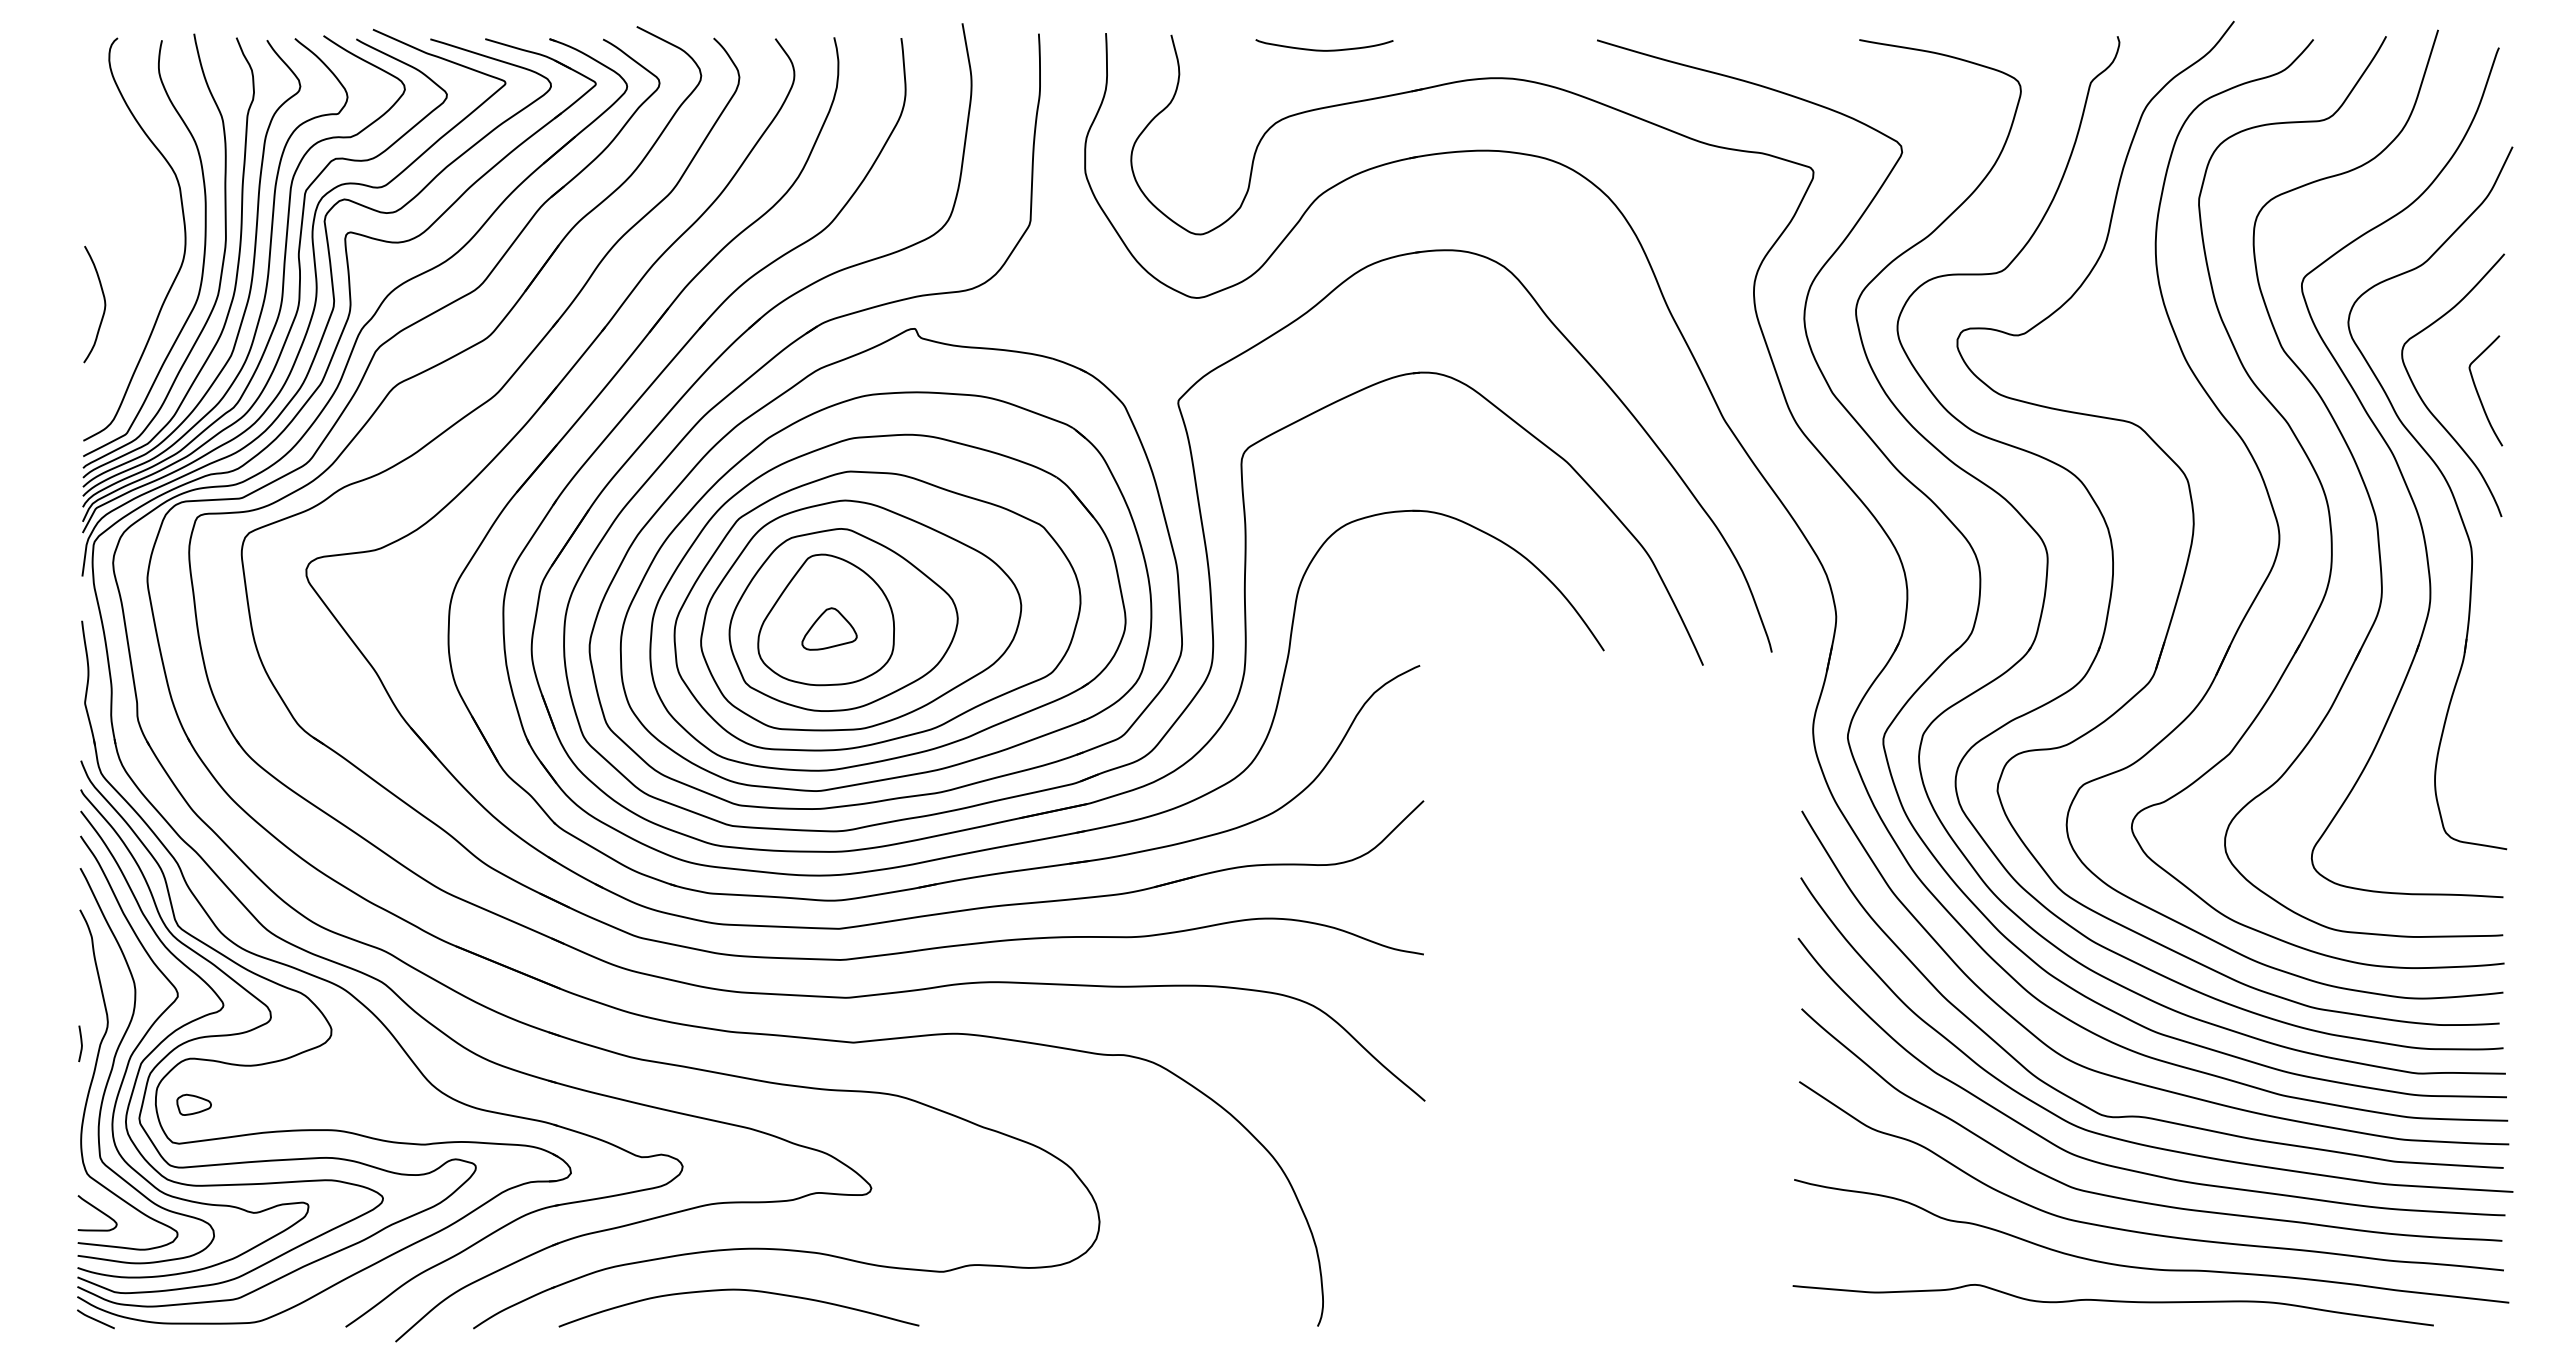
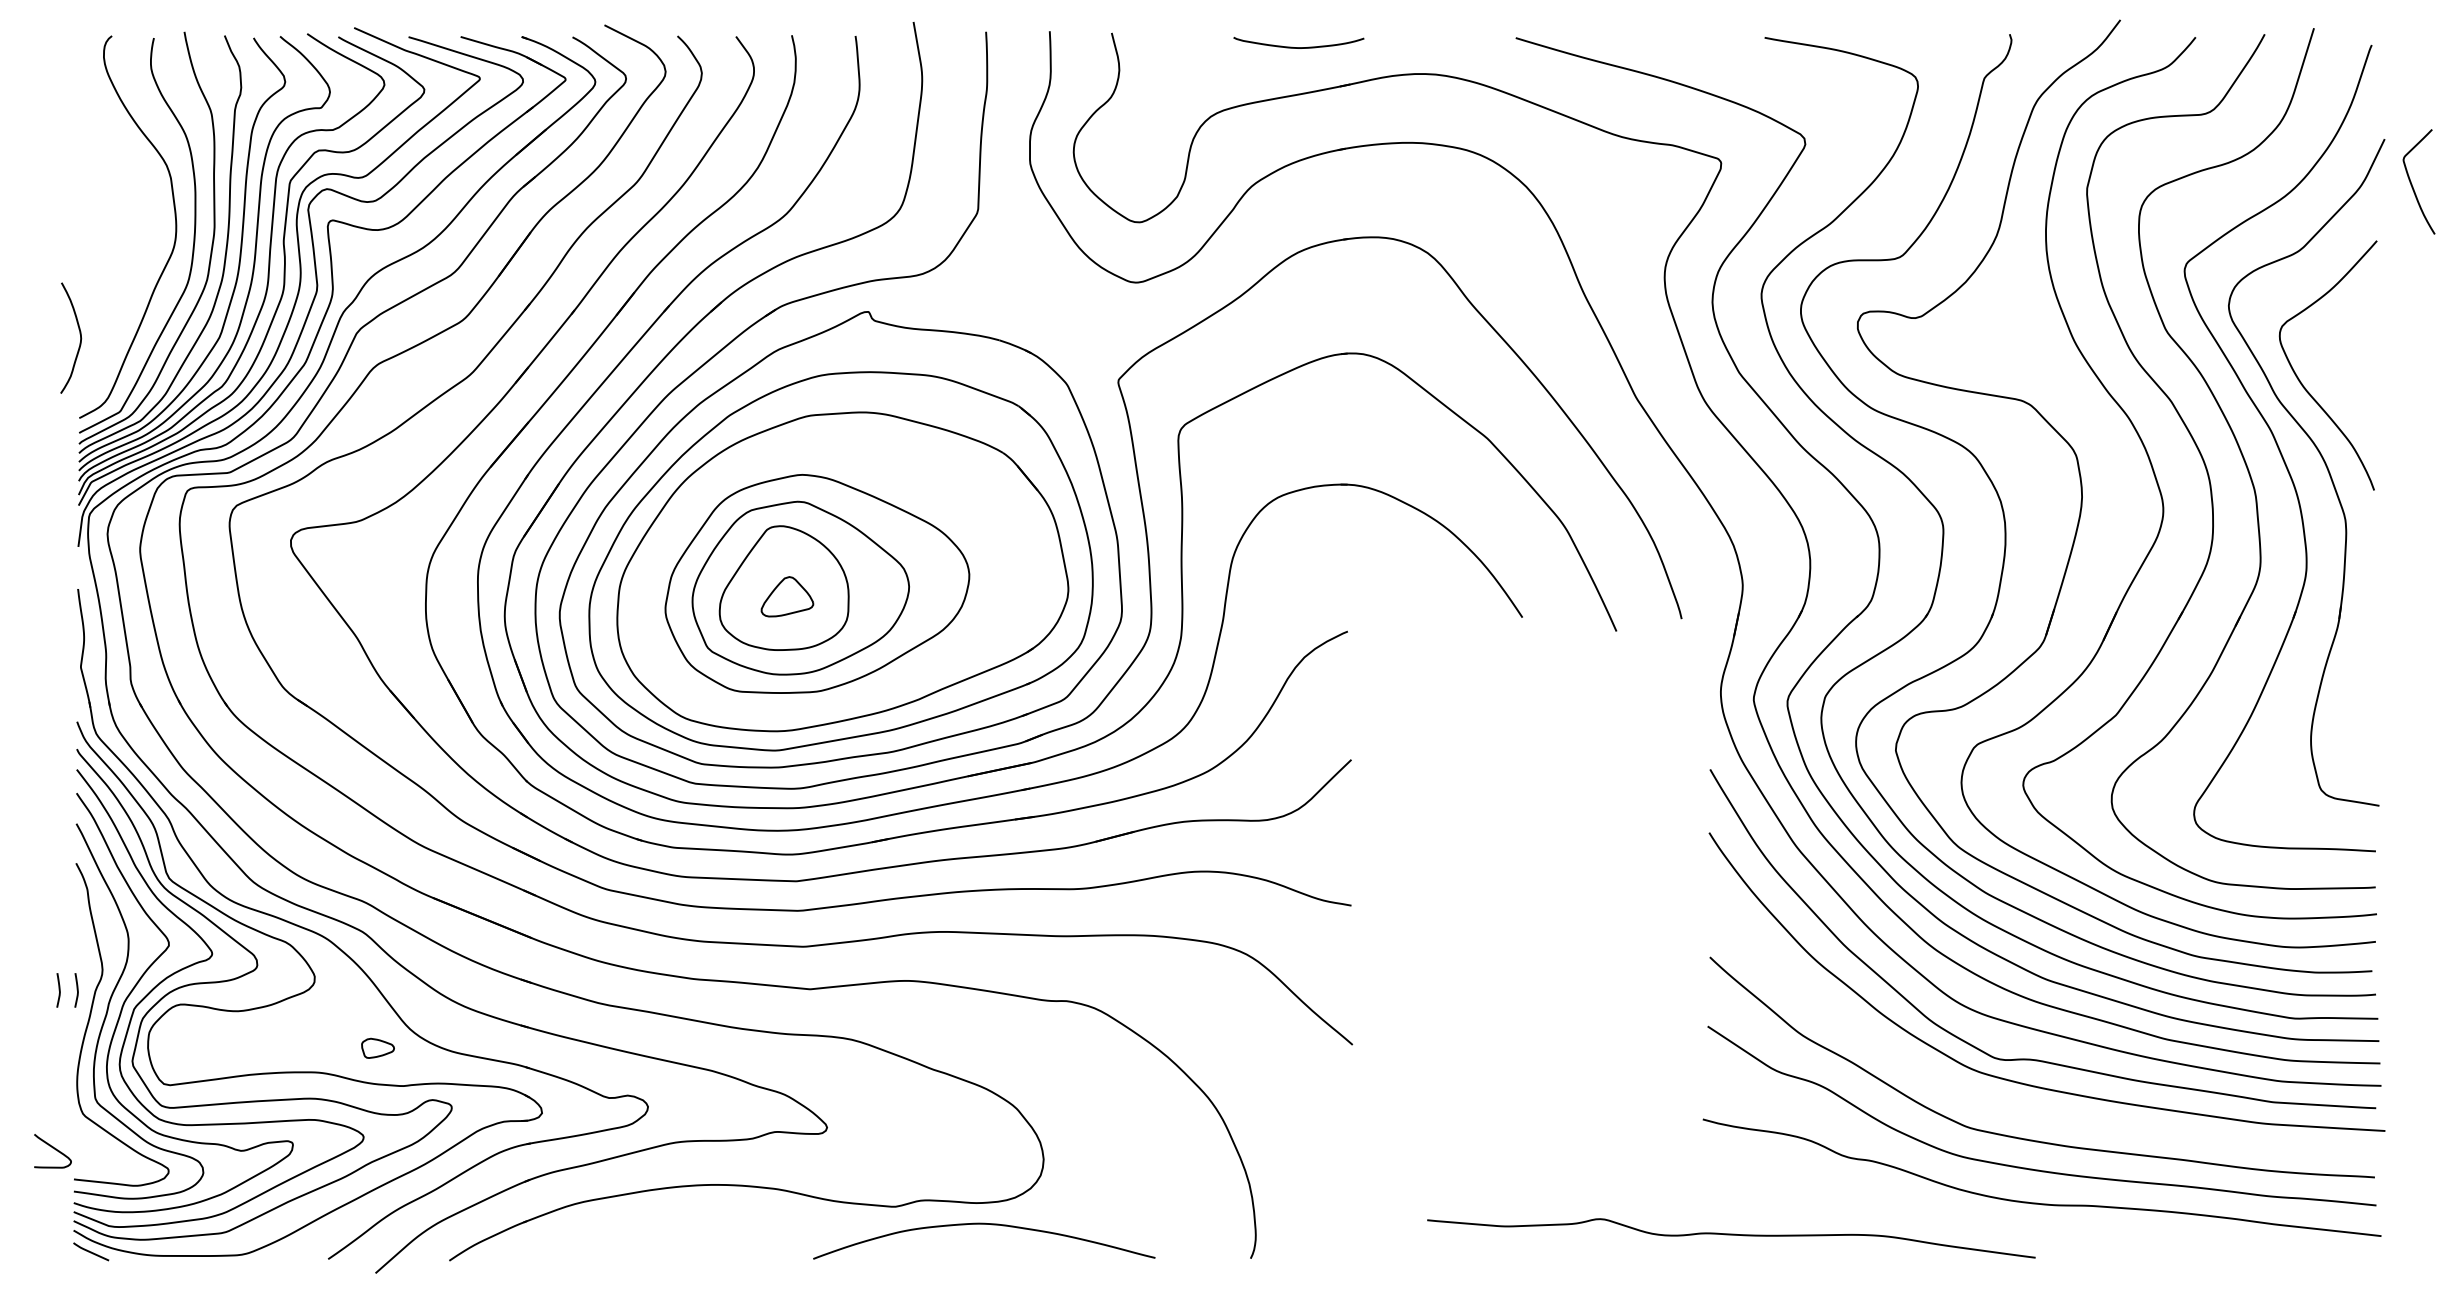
curve: (1322, 49) -> (1296, 46), moved
curve: (104, 304) -> (80, 338), moved
curve: (2479, 394) -> (2413, 185), moved
part: (877, 610) -> (832, 579), removed
curve: (61, 1043) -> (58, 990), added
part: (193, 1104) -> (377, 1048), moved
curve: (2128, 1168) -> (2020, 1108), removed
curve: (99, 1211) -> (54, 1149), moved
curve: (738, 1290) -> (983, 1224), moved
curve: (2114, 1302) -> (1732, 1235), moved

